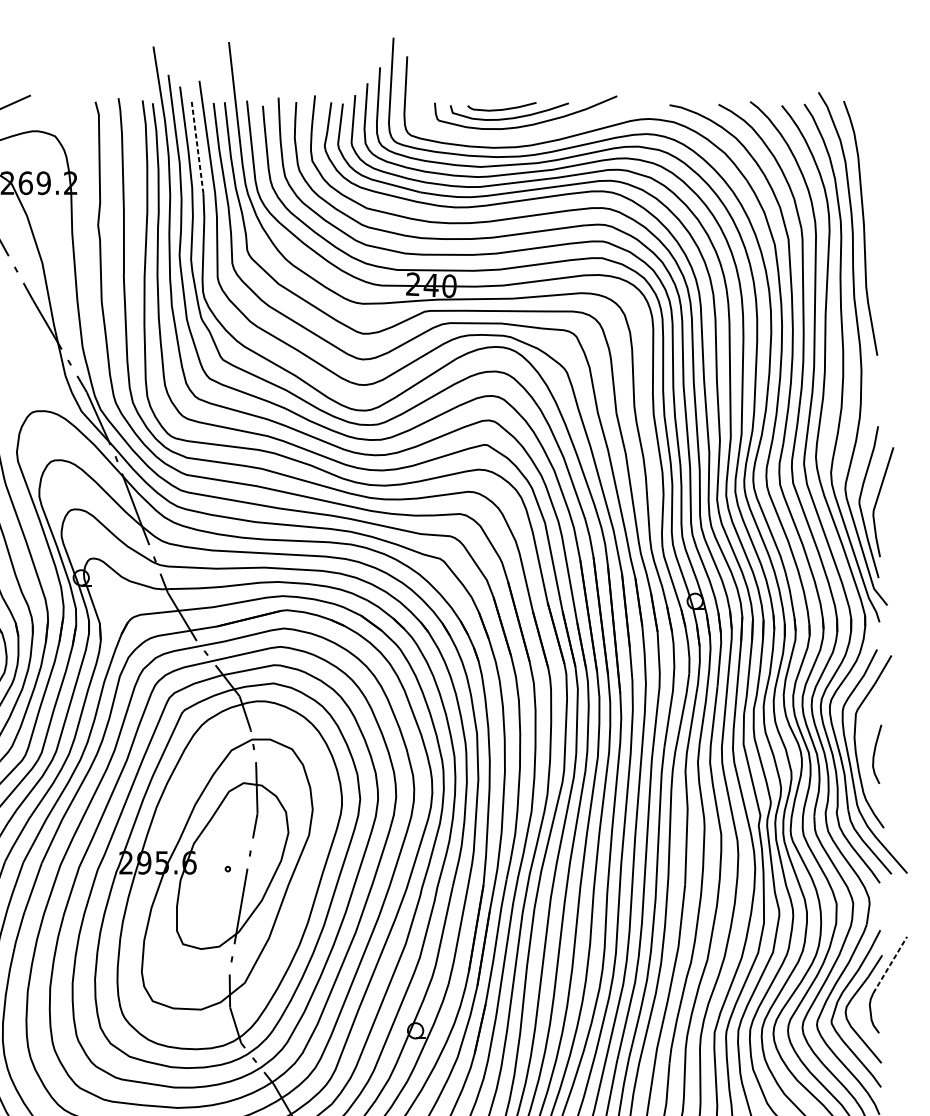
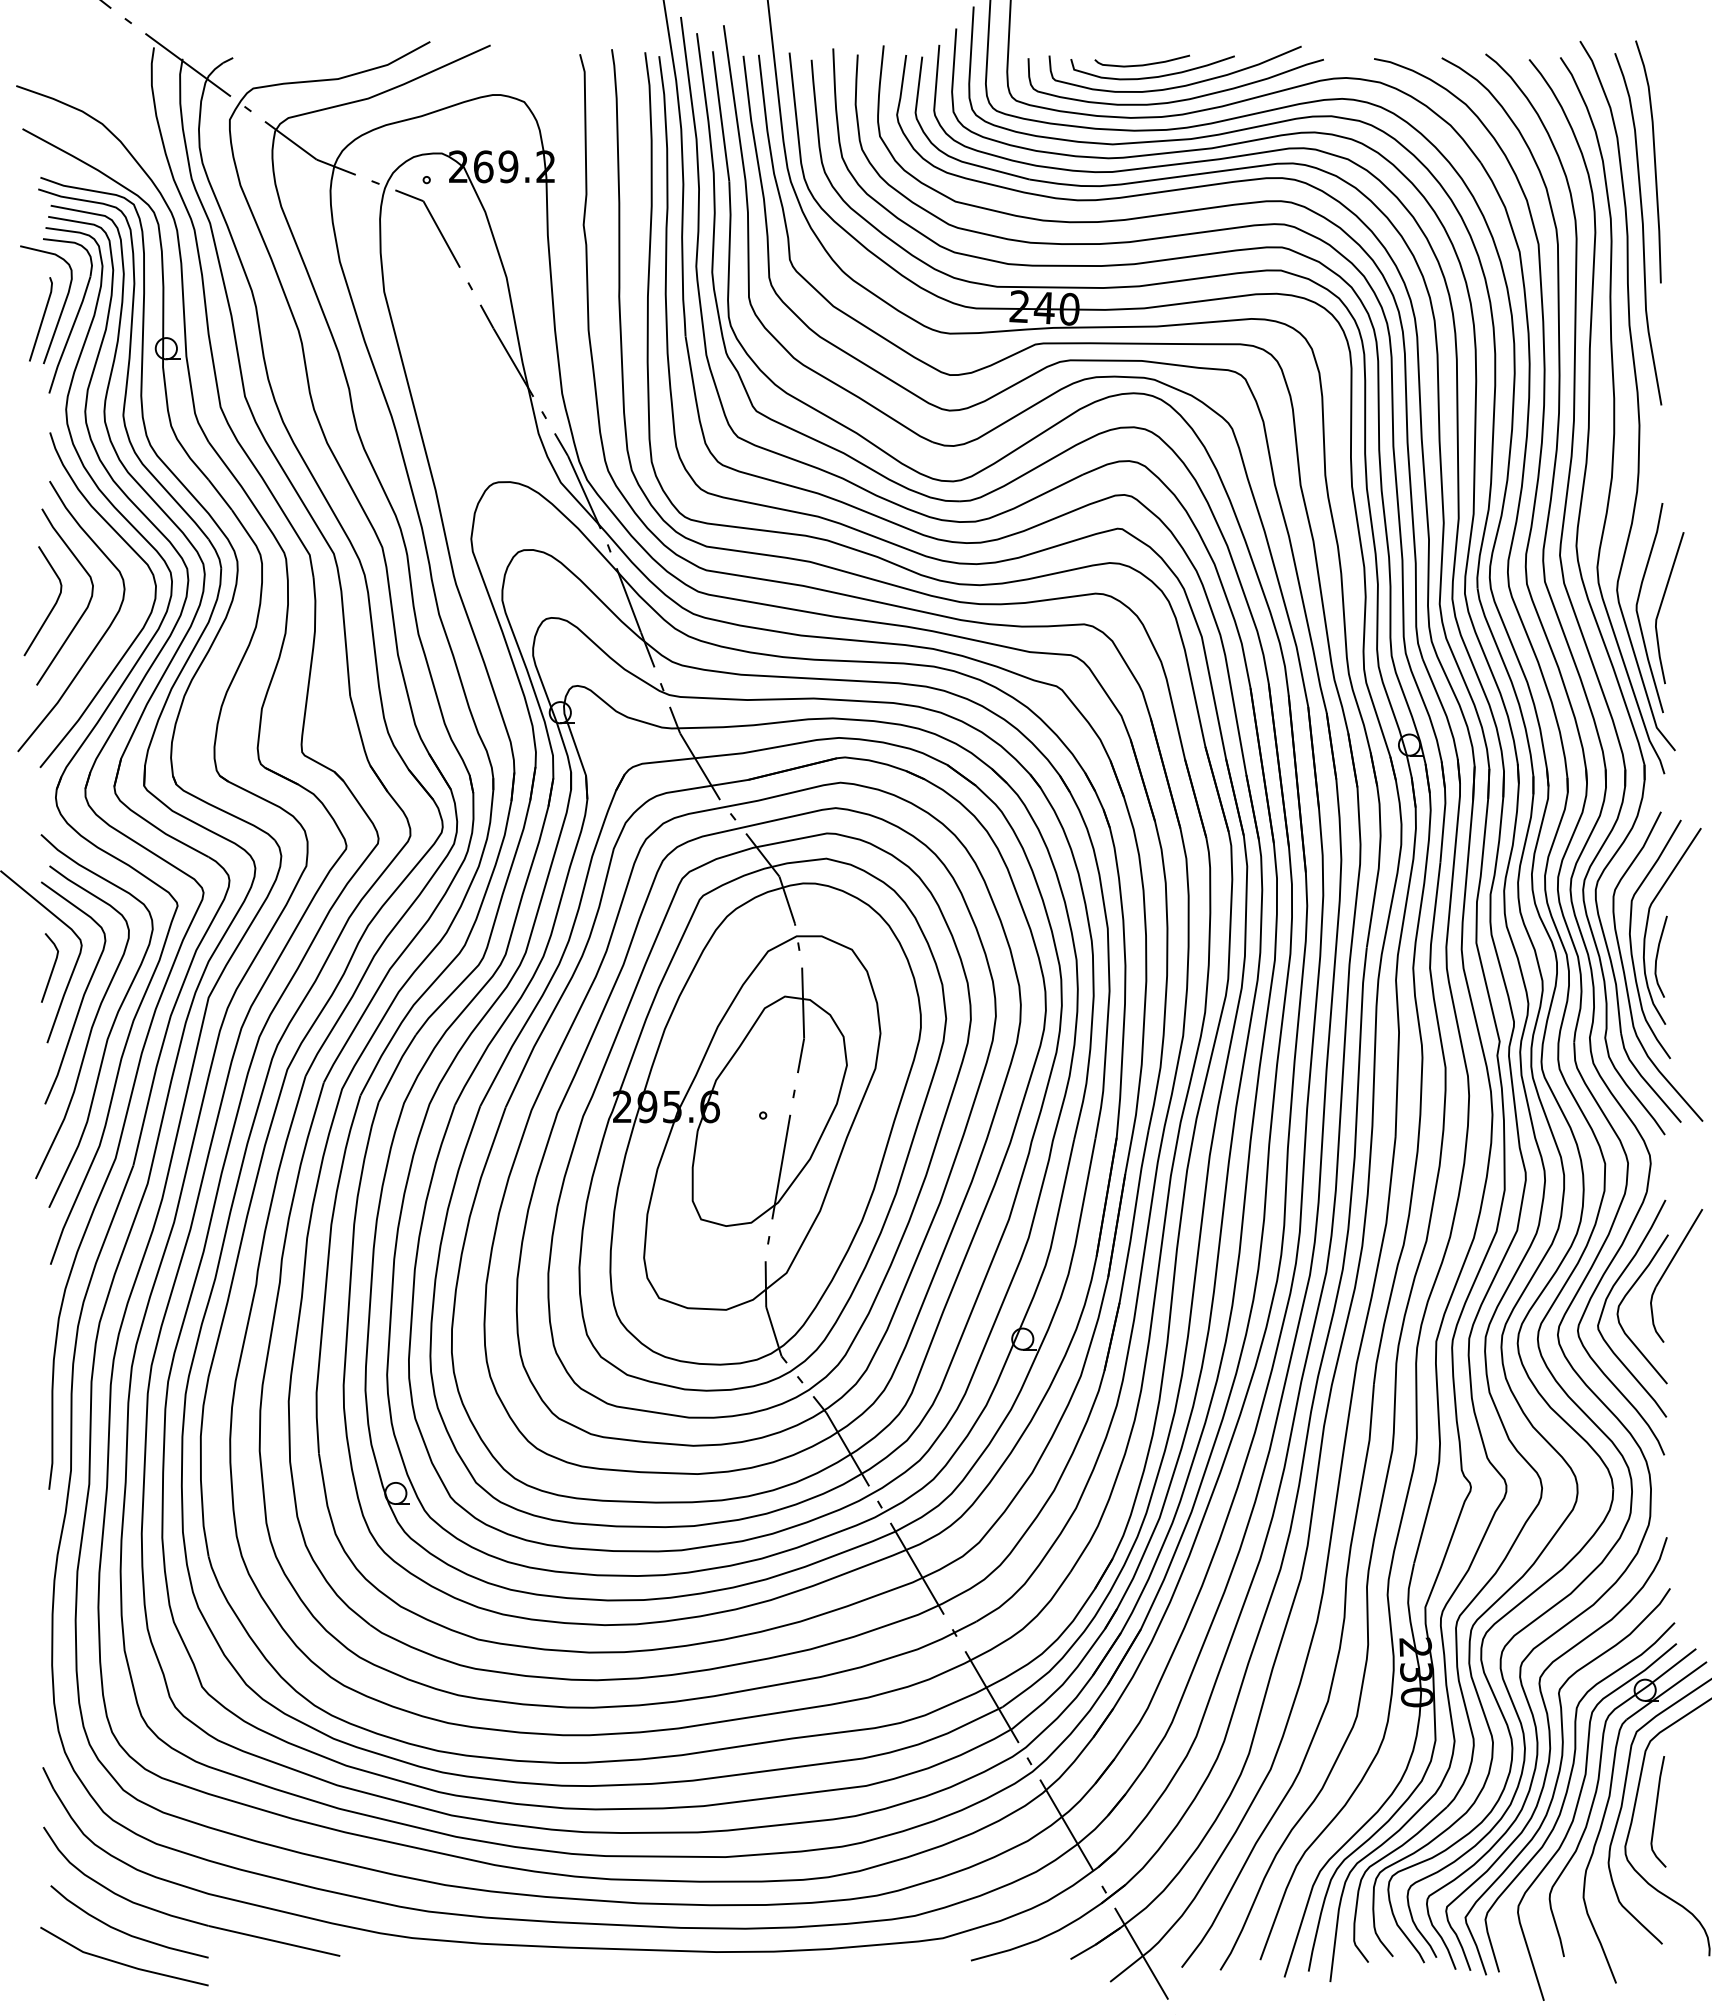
curve: (529, 134) -> (1180, 99), added
line: (197, 146) -> (721, 116), dashed -> solid
curve: (872, 179) -> (1654, 161), added
curve: (868, 729) -> (1648, 922), added
line: (890, 964) -> (1679, 1247), dashed -> solid

